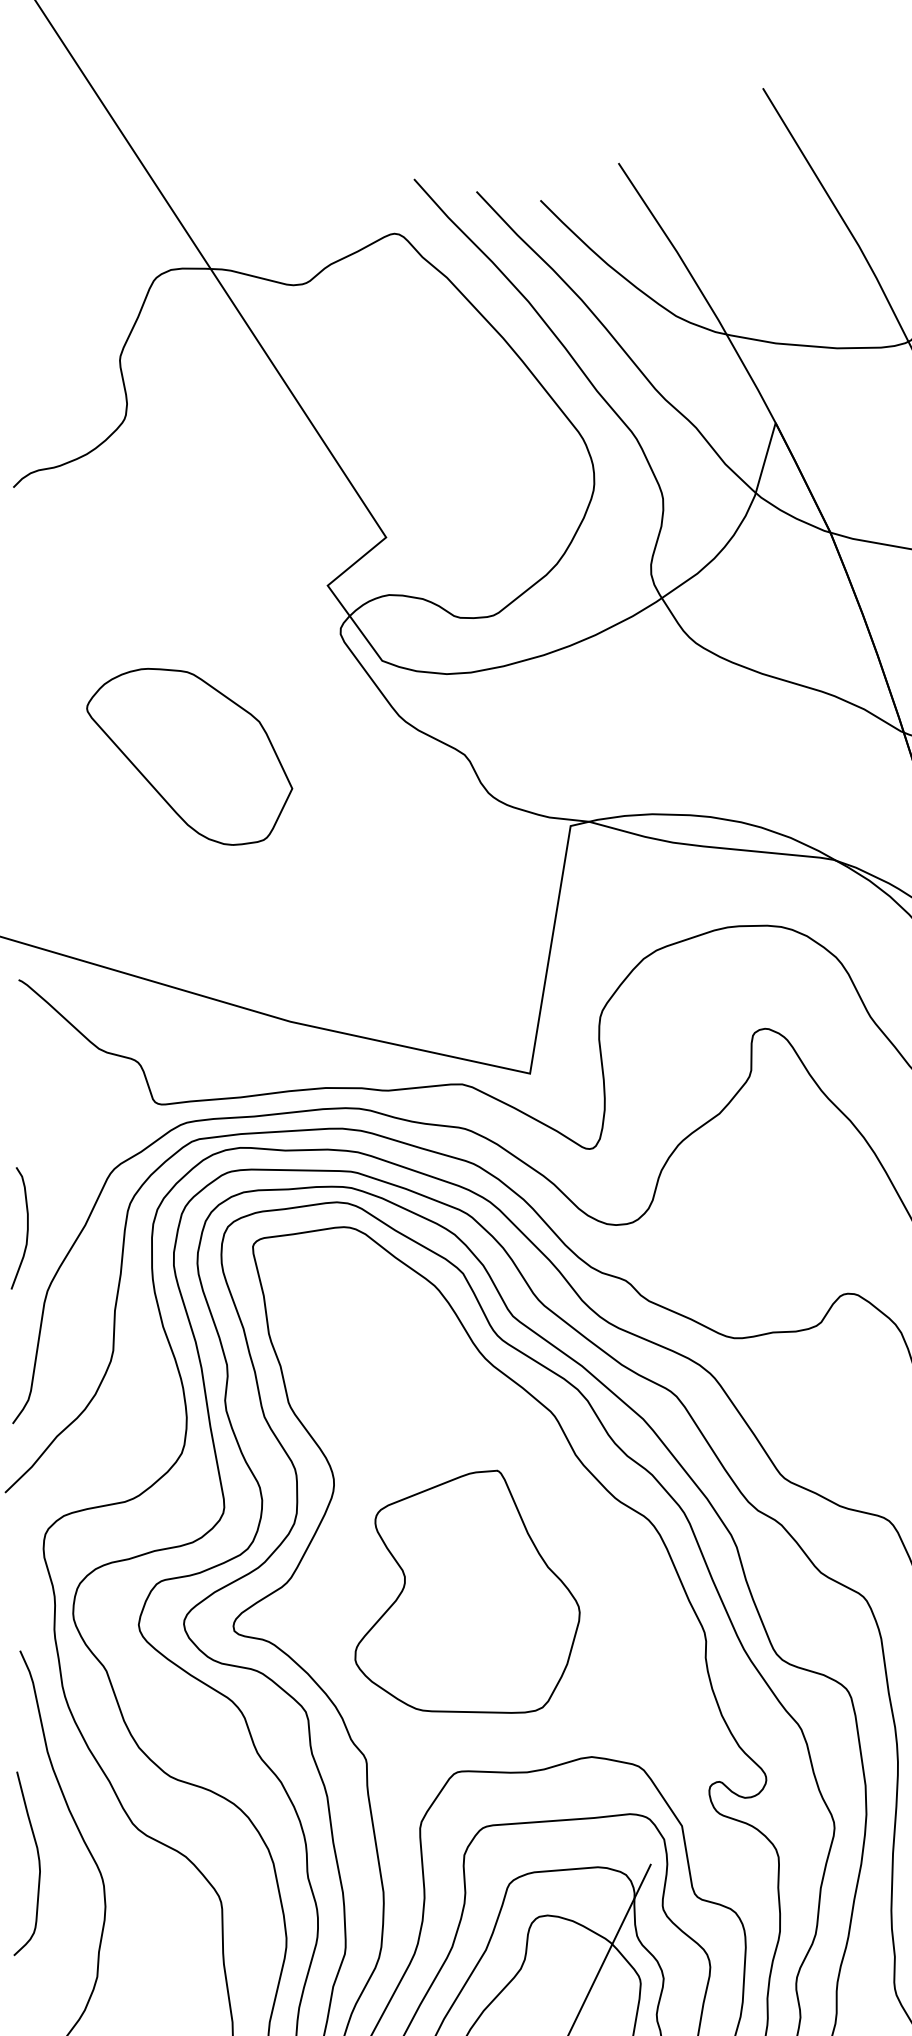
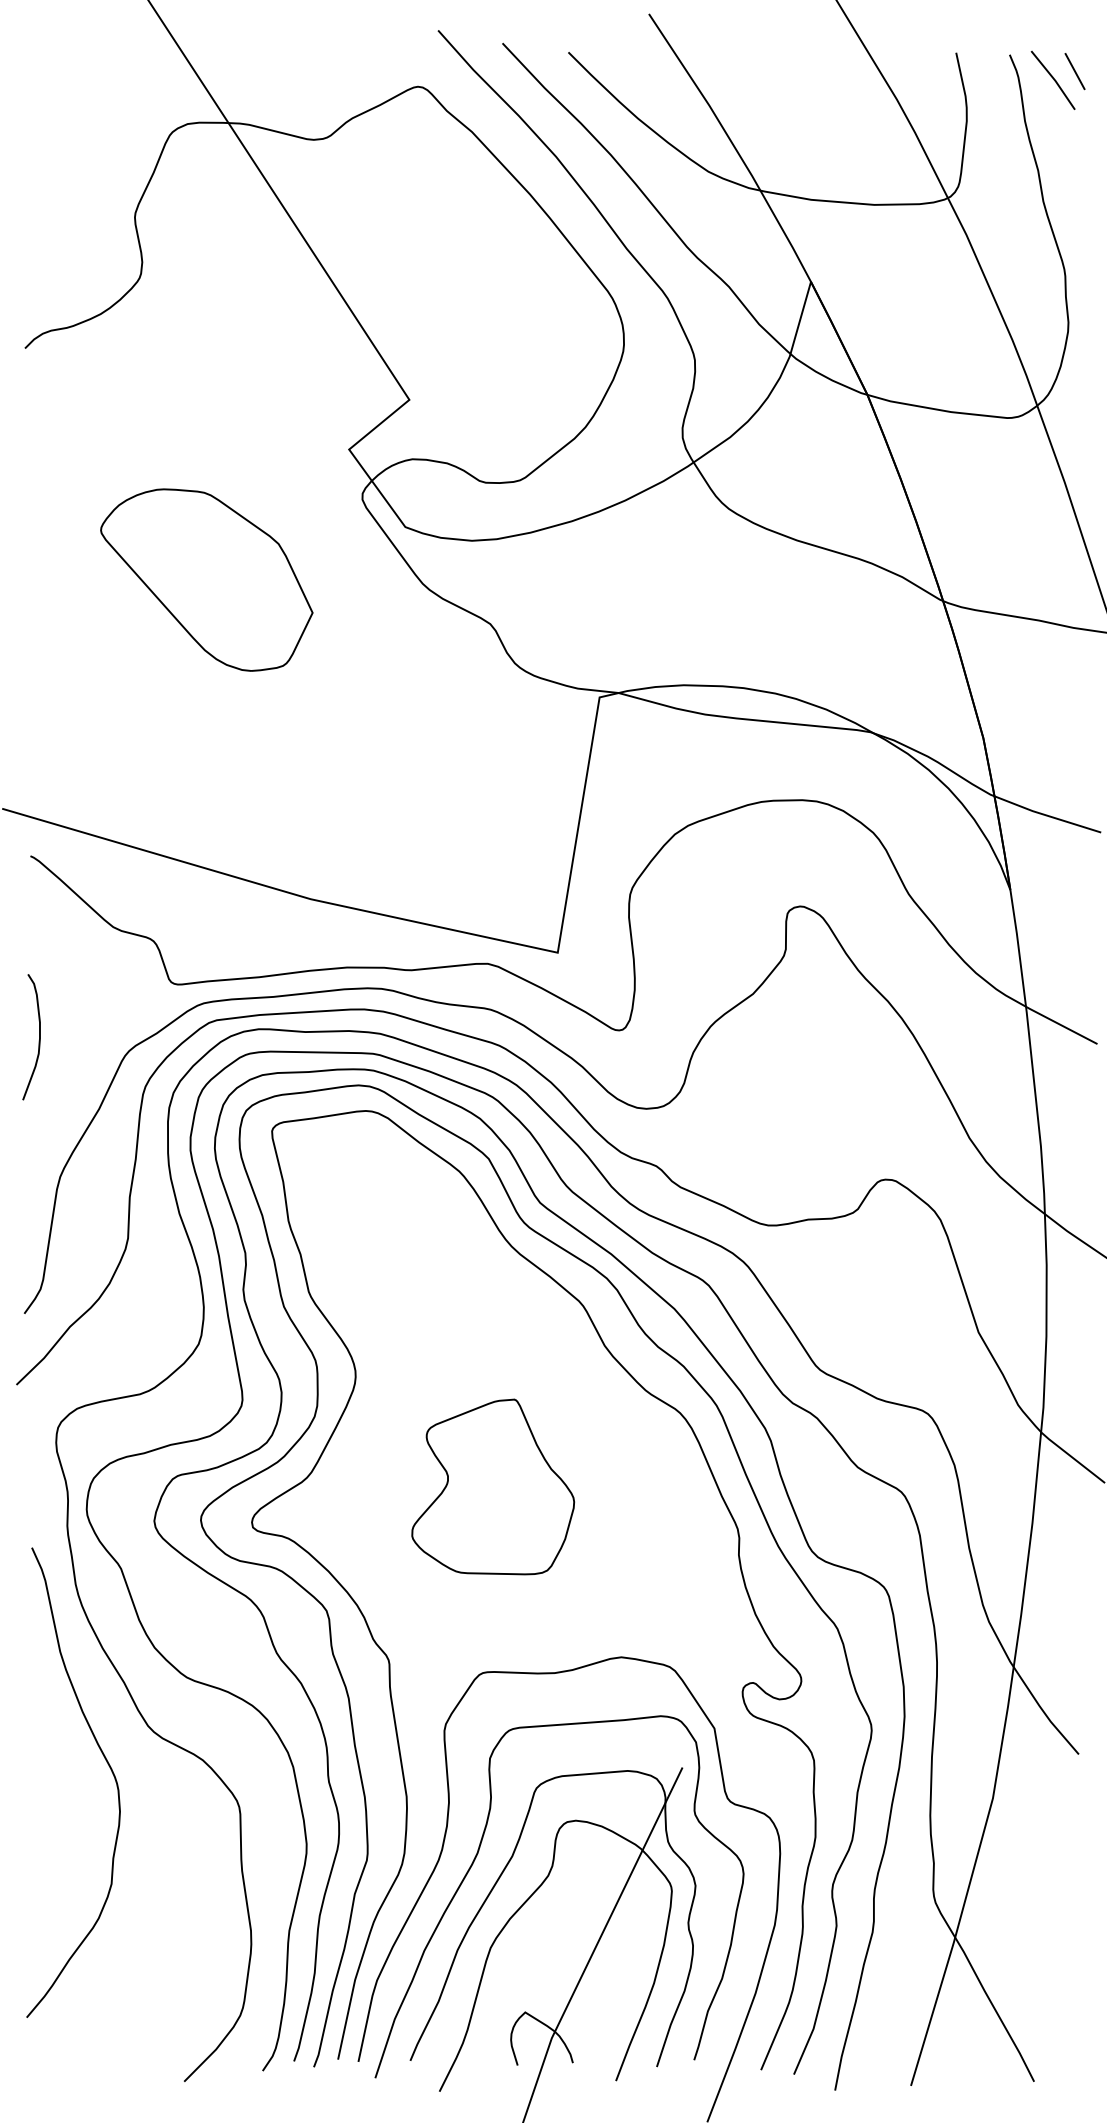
part: (189, 756) -> (206, 579), moved
curve: (26, 1231) -> (38, 1040), moved
part: (466, 1591) -> (492, 1486), size x0.7
curve: (38, 1860) -> (50, 1763), removed

